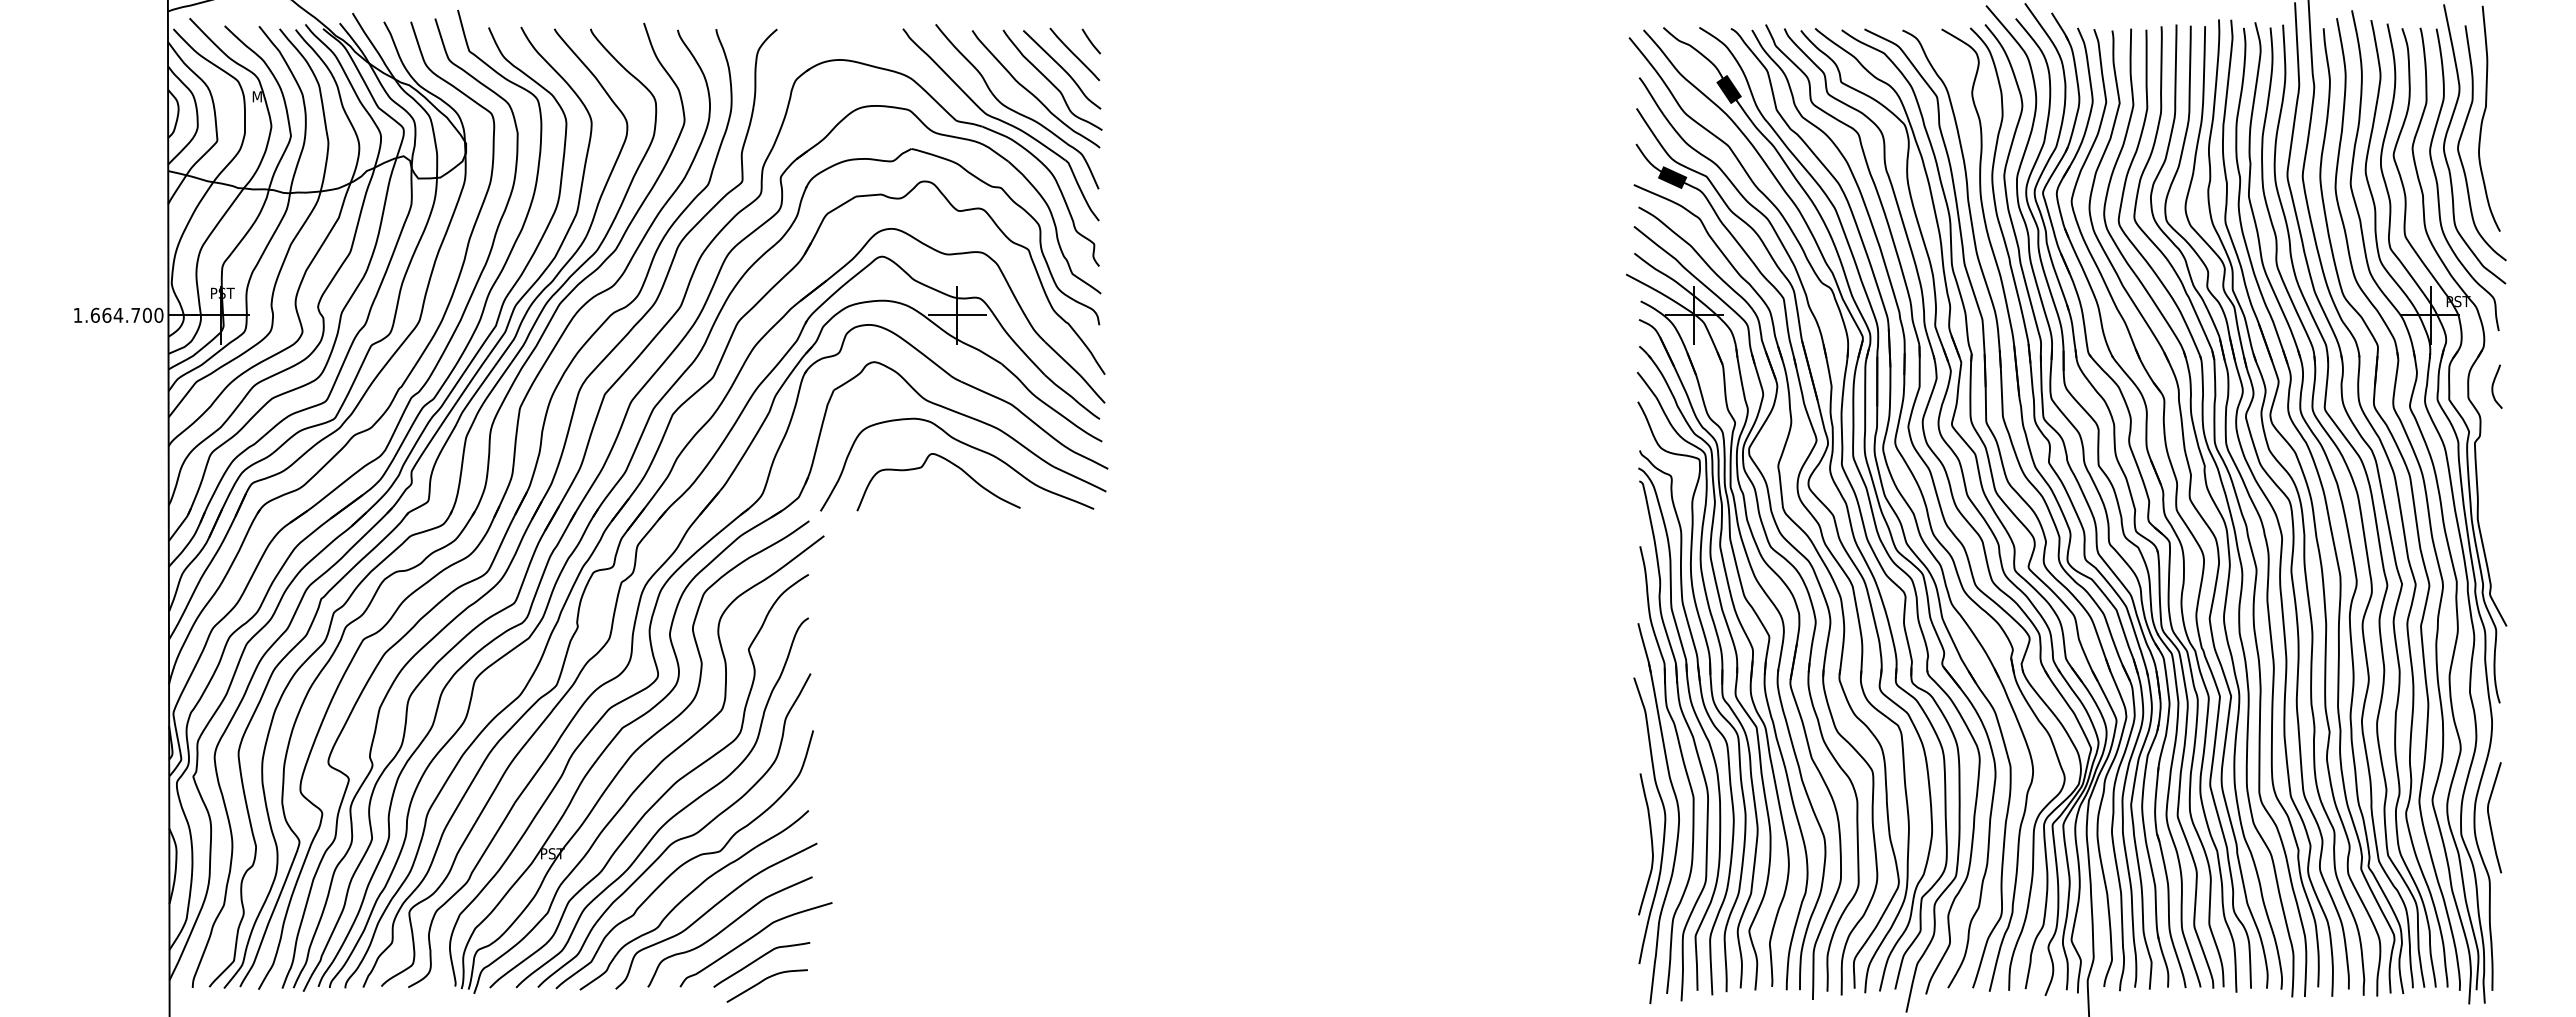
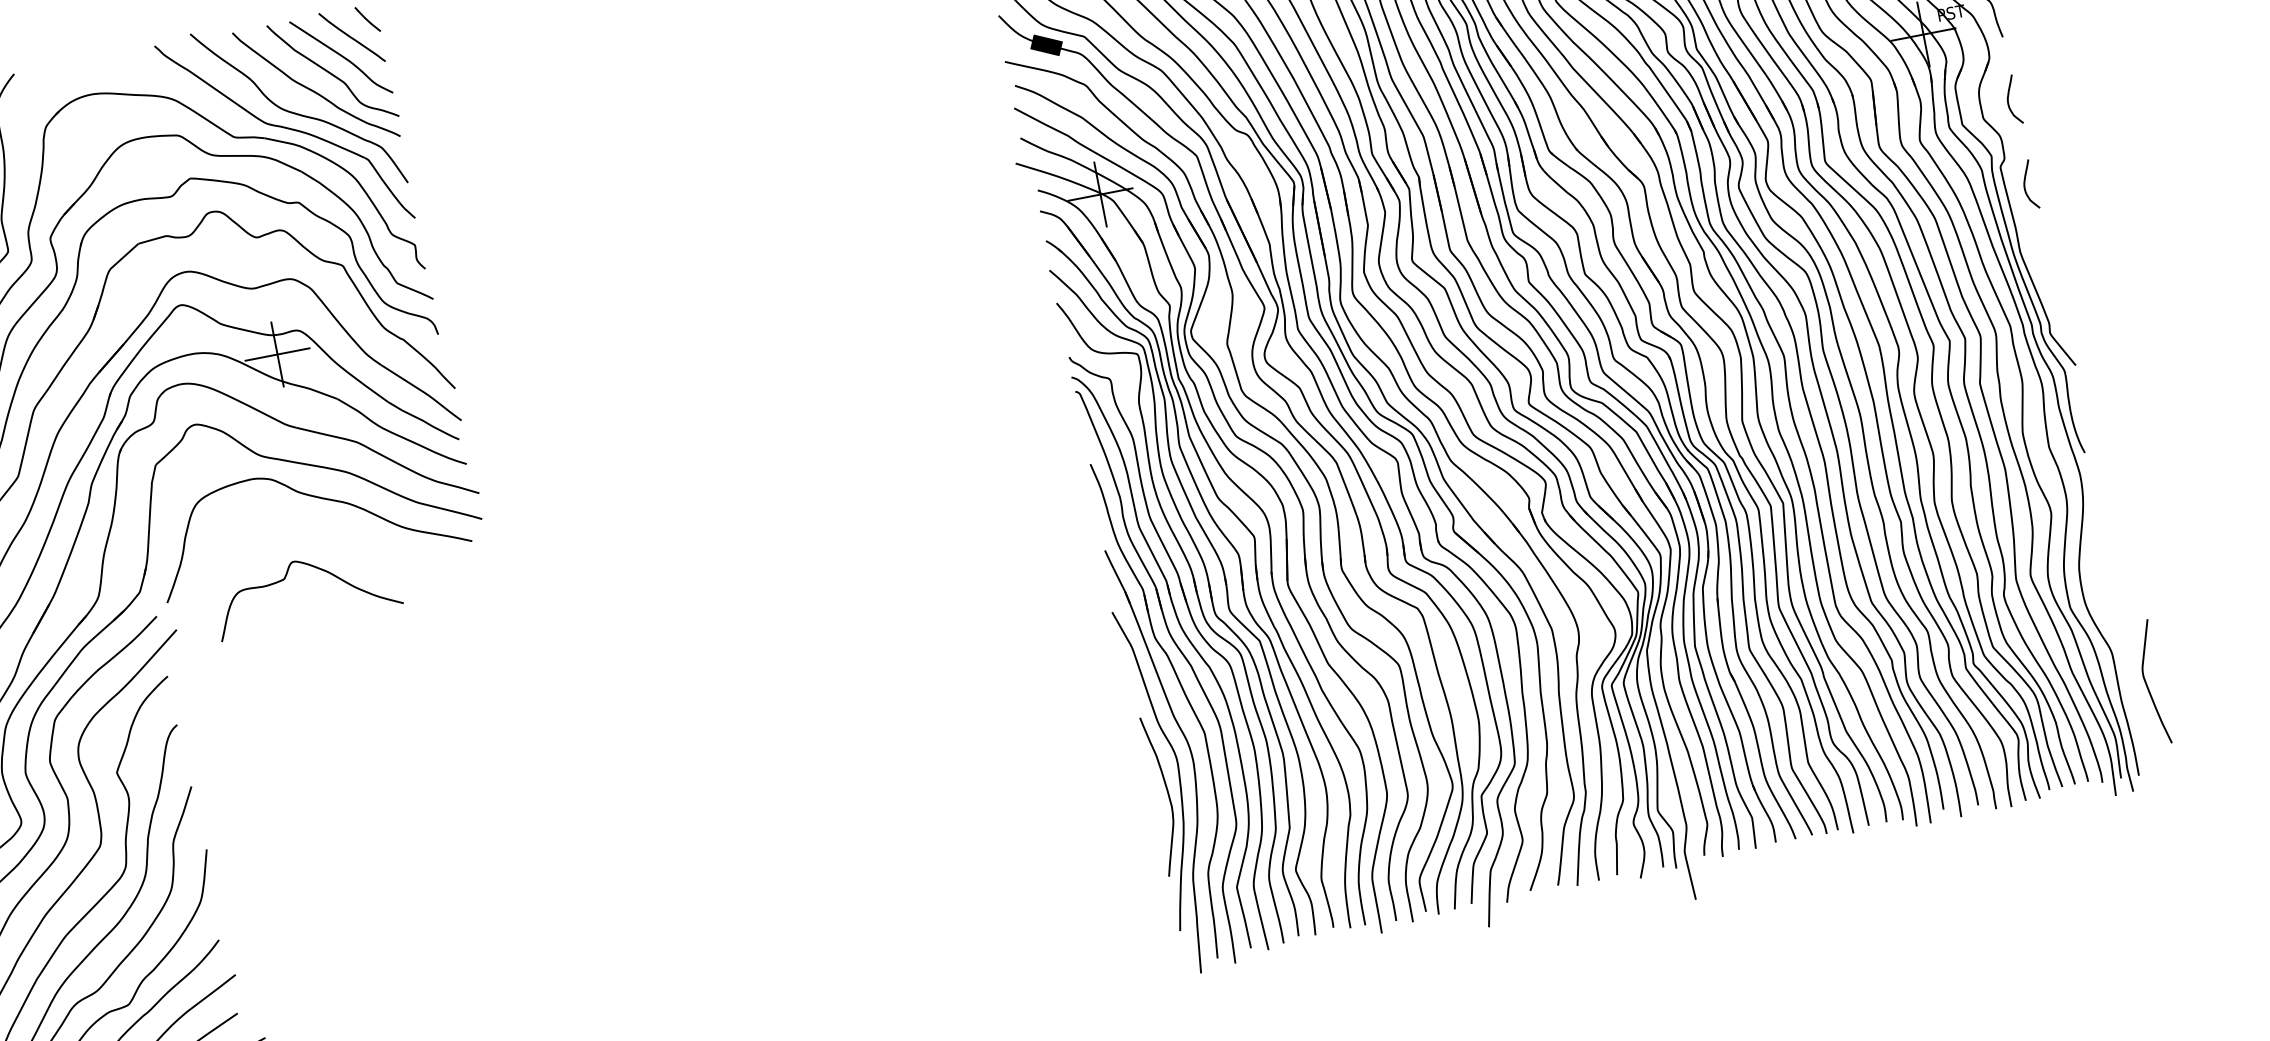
curve: (2493, 462) -> (2025, 185), added
curve: (923, 466) -> (286, 577), moved
curve: (2490, 818) -> (2147, 684), moved

